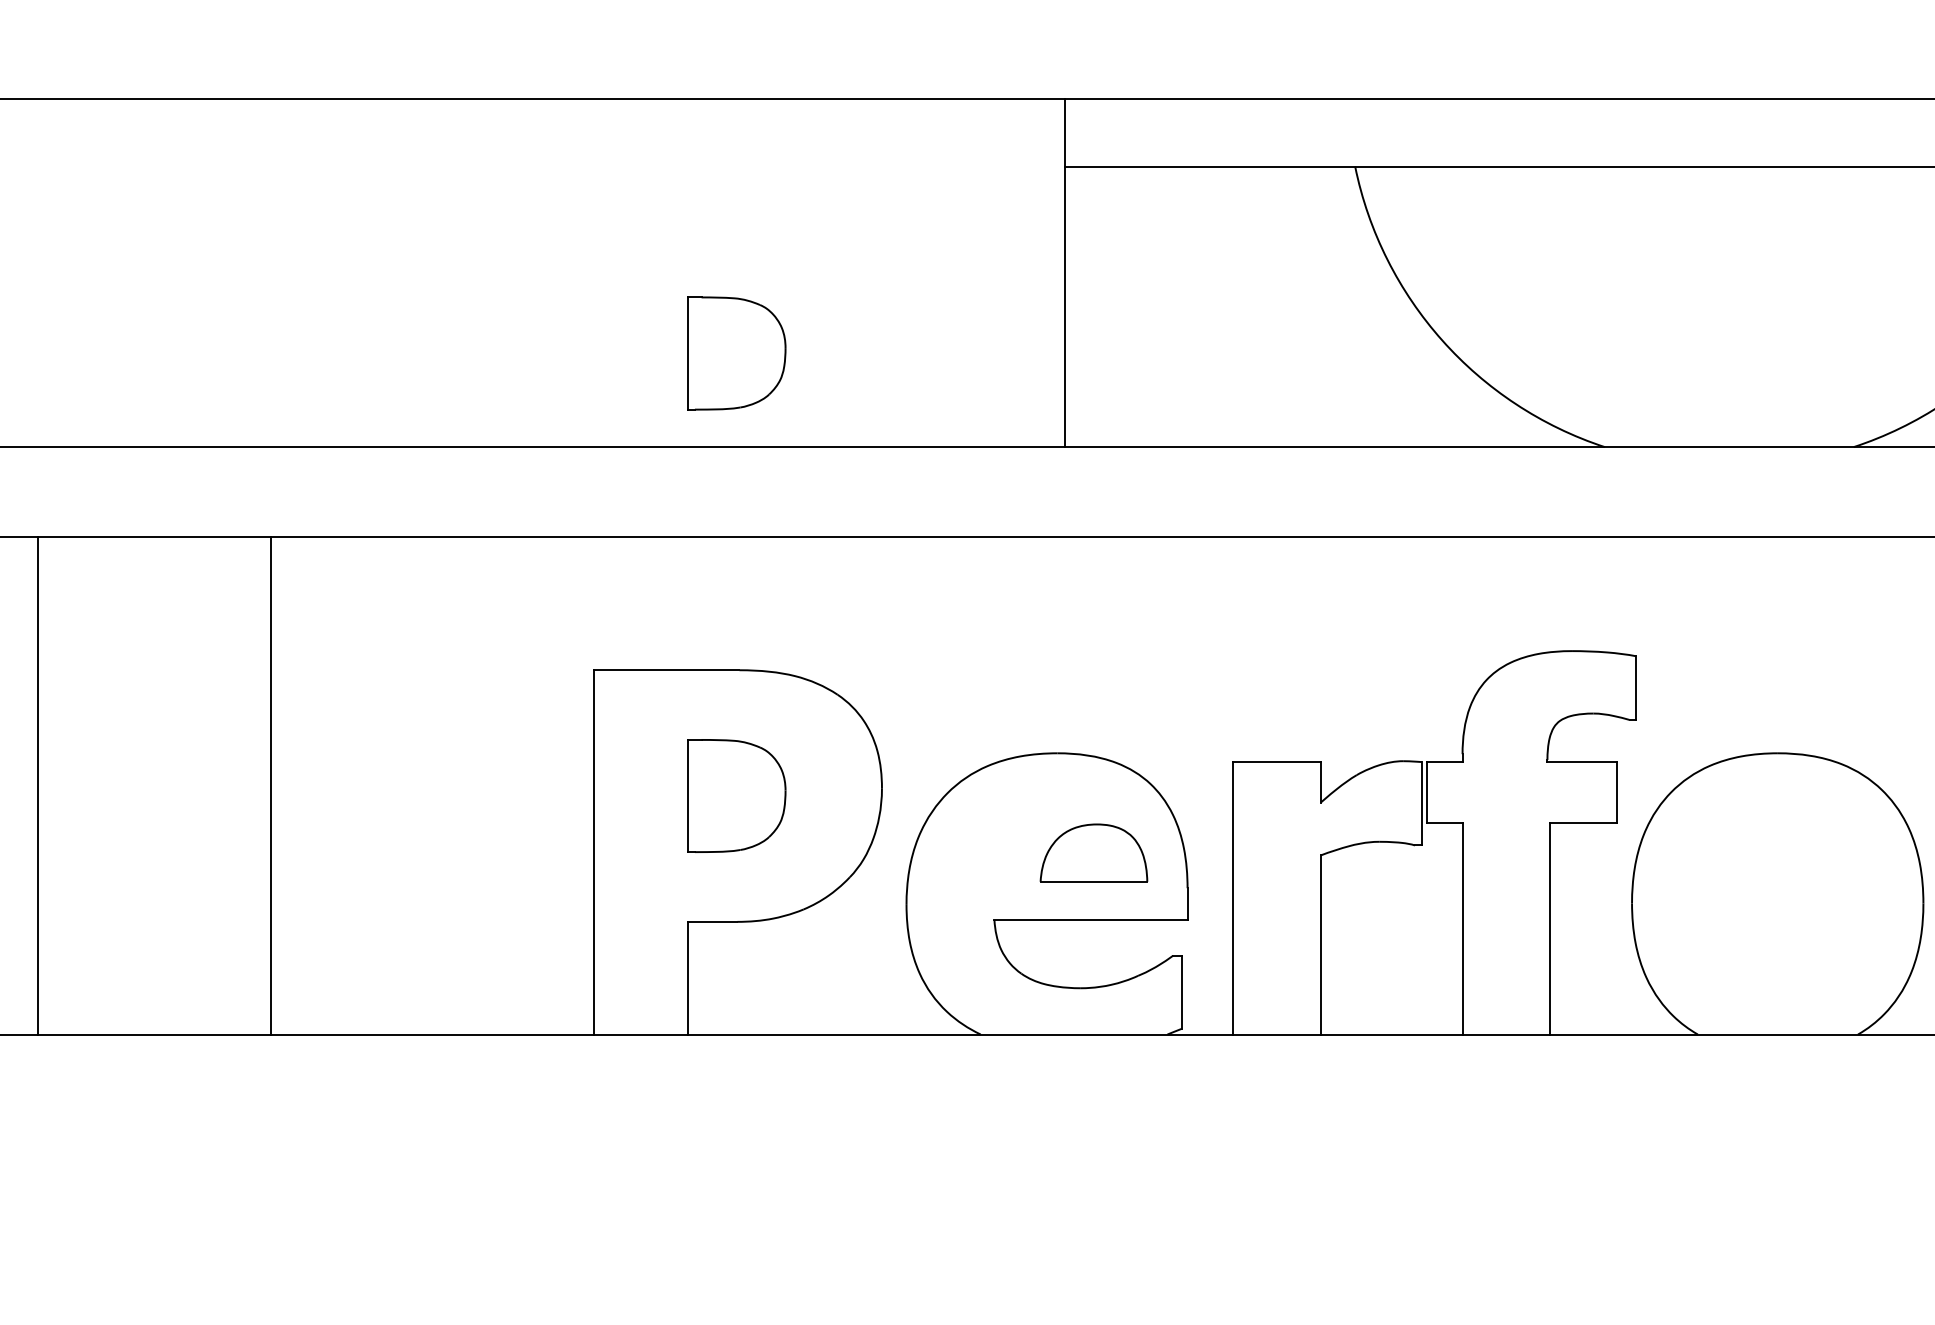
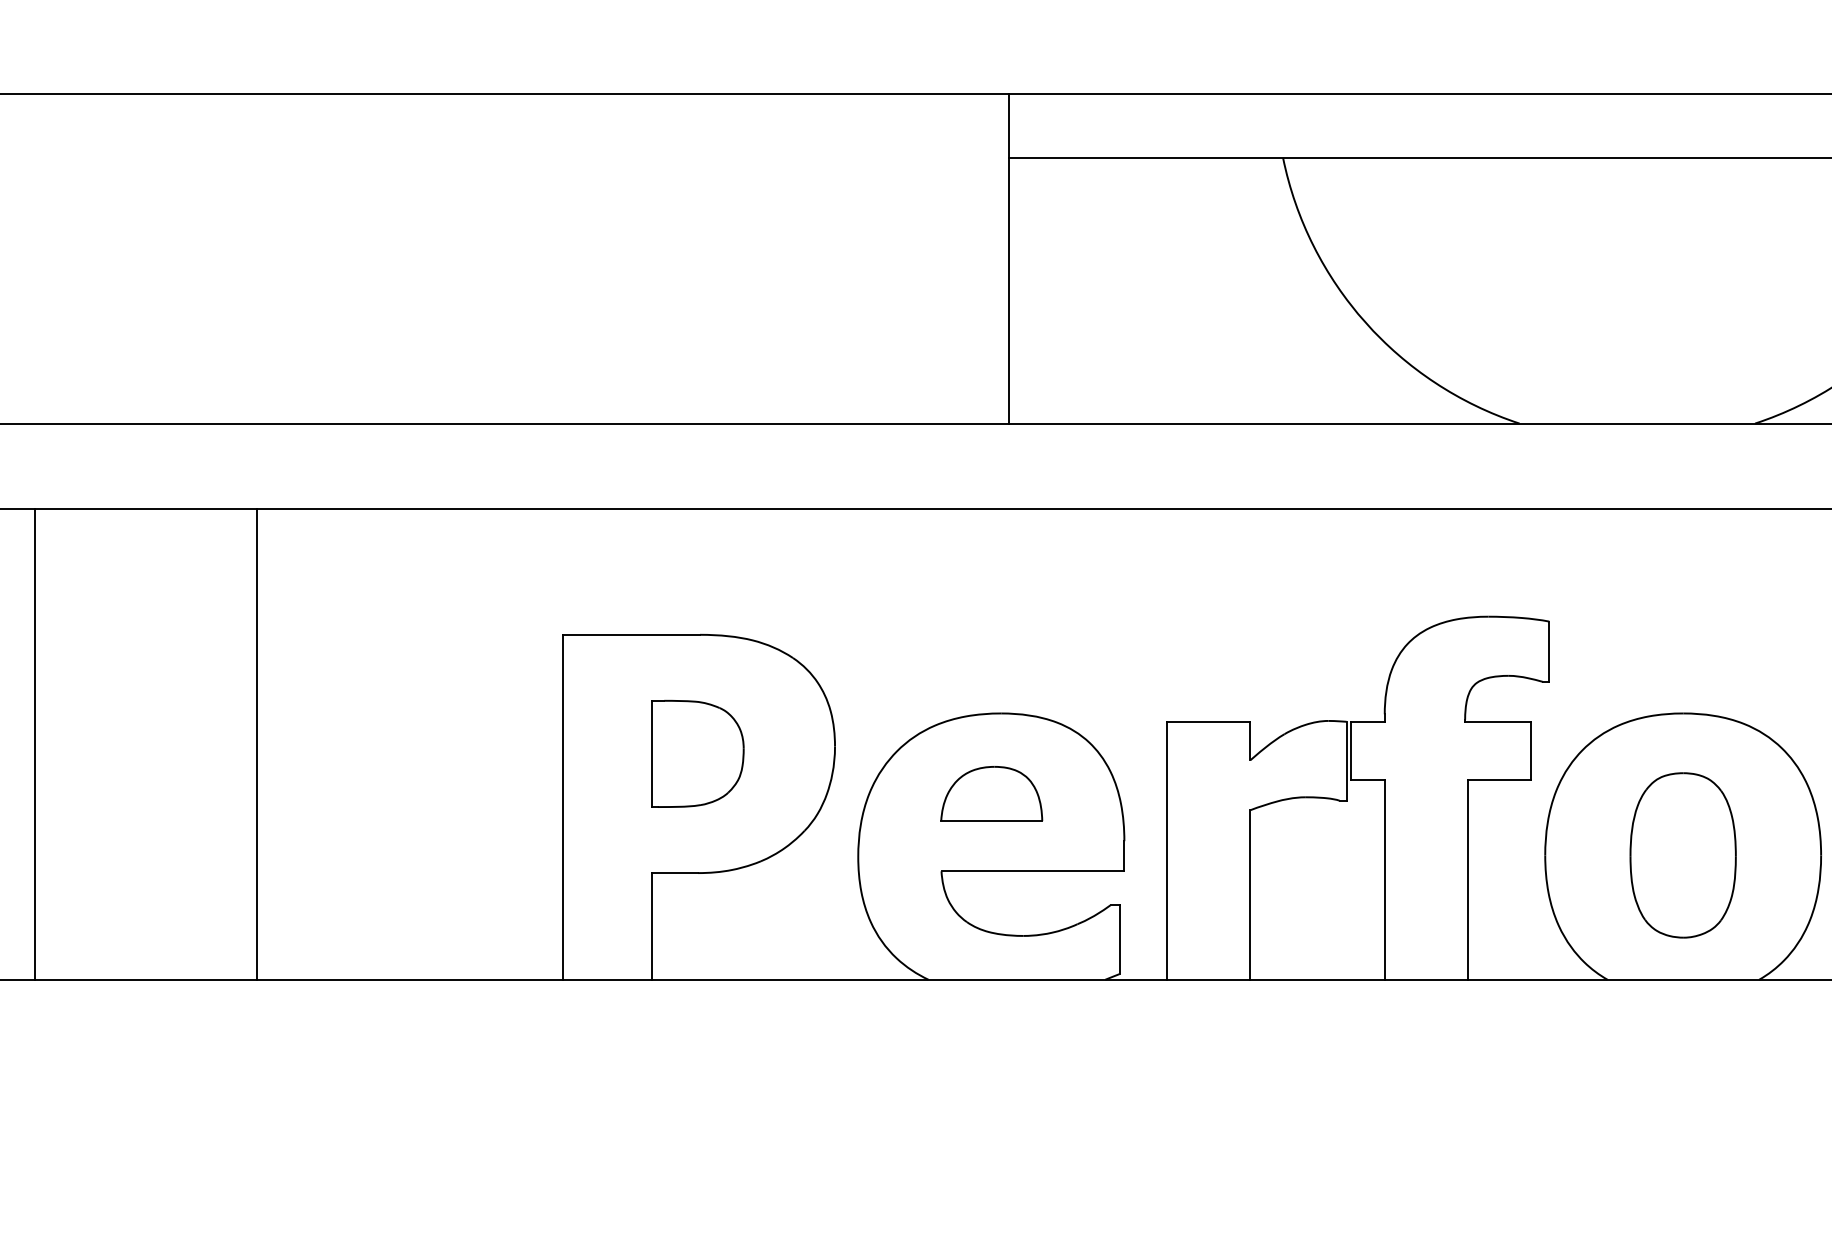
part: (736, 353) -> (697, 334), removed
part: (1093, 852) -> (991, 793), moved
part: (1777, 903) -> (1682, 855), added

